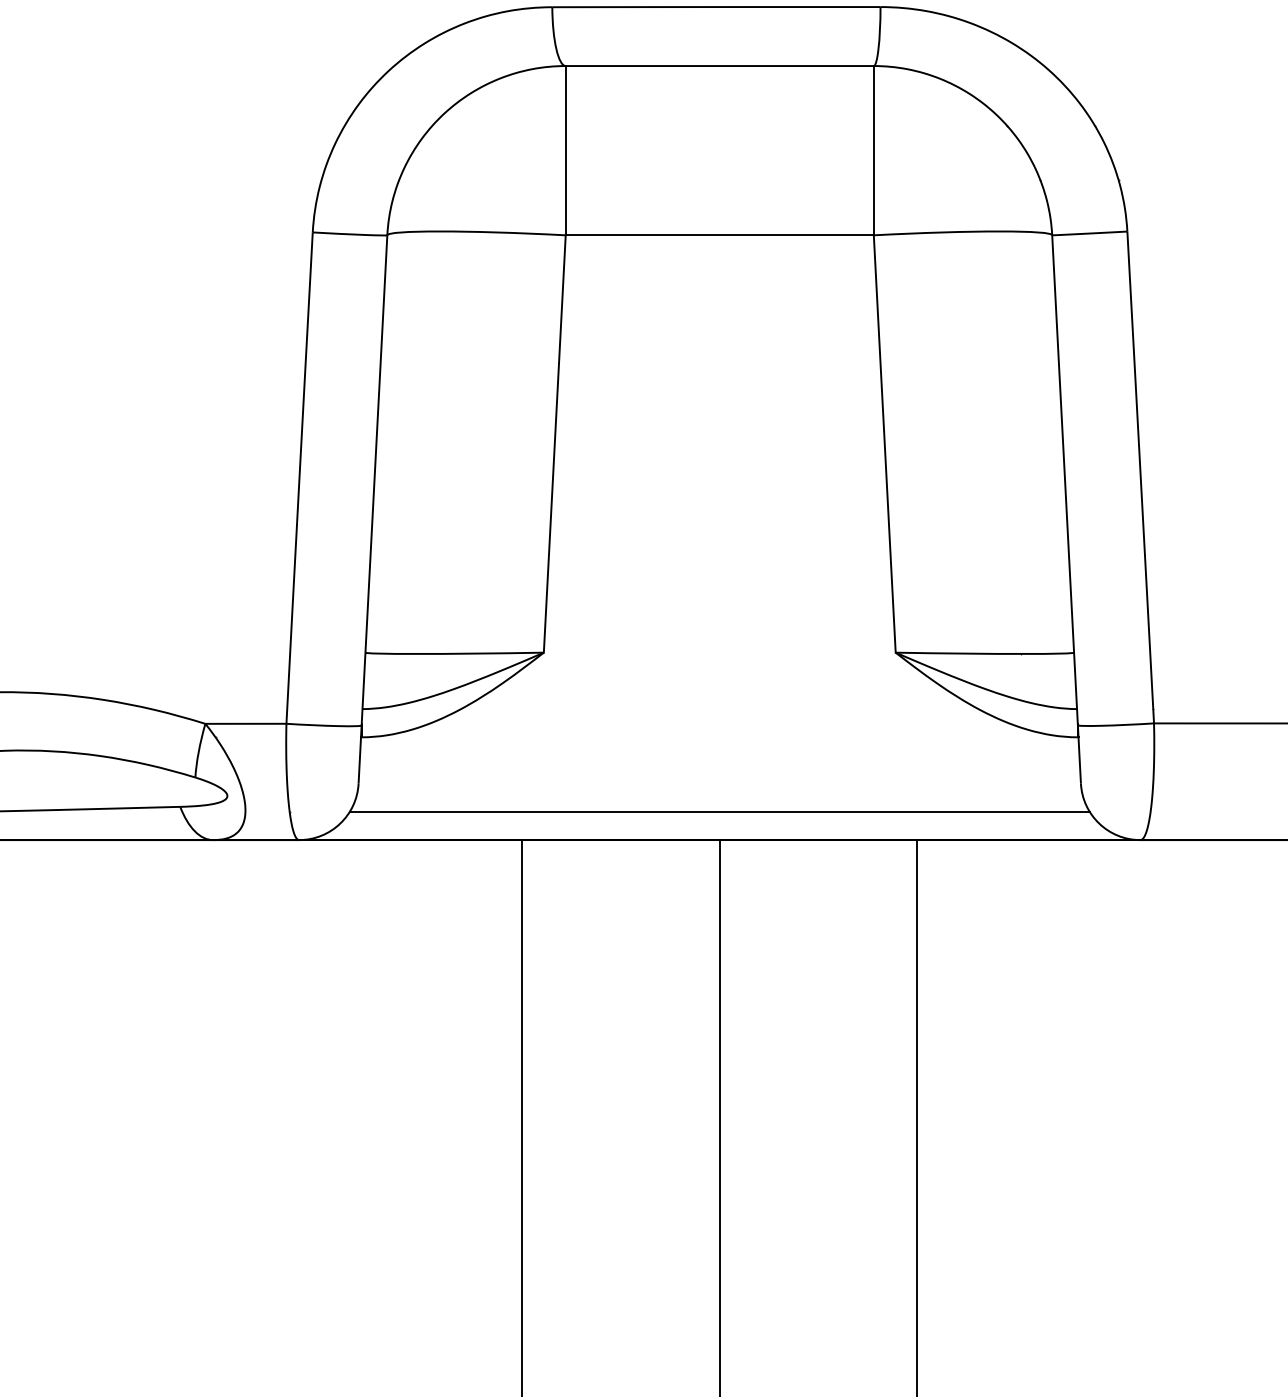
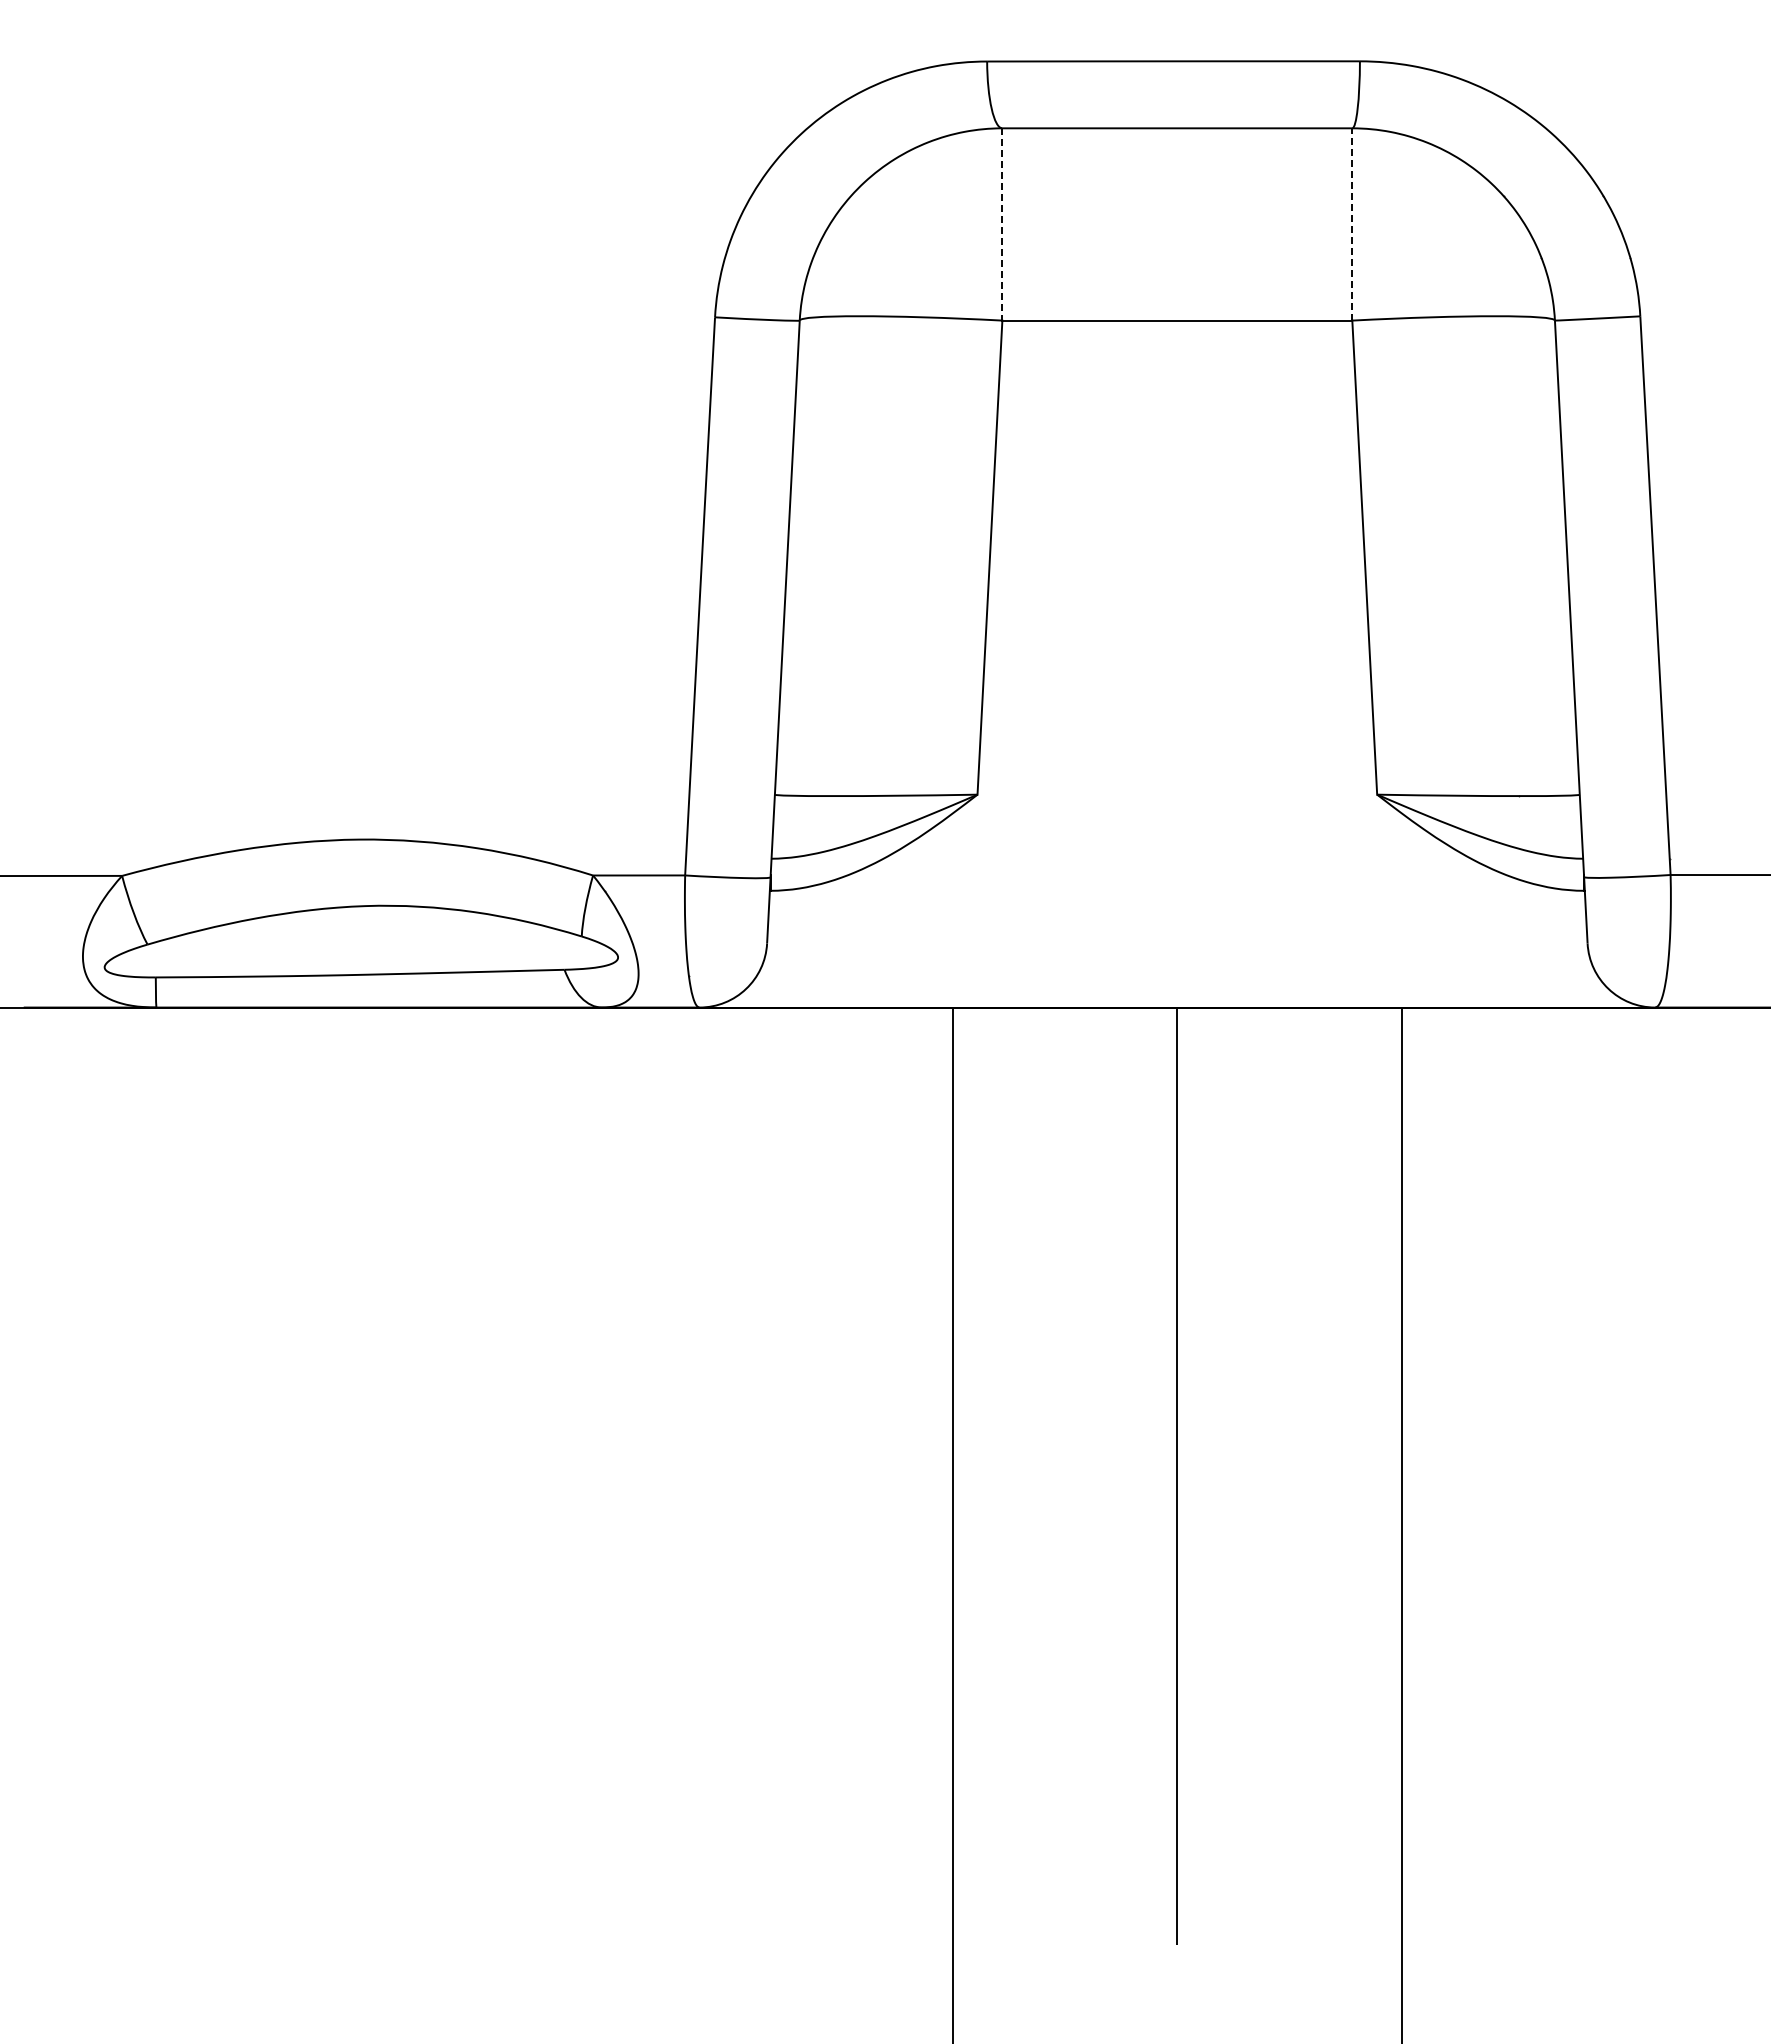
line: (873, 149) -> (1352, 223), solid -> dashed
line: (565, 150) -> (1002, 224), solid -> dashed
line: (719, 811) -> (1177, 975), removed

